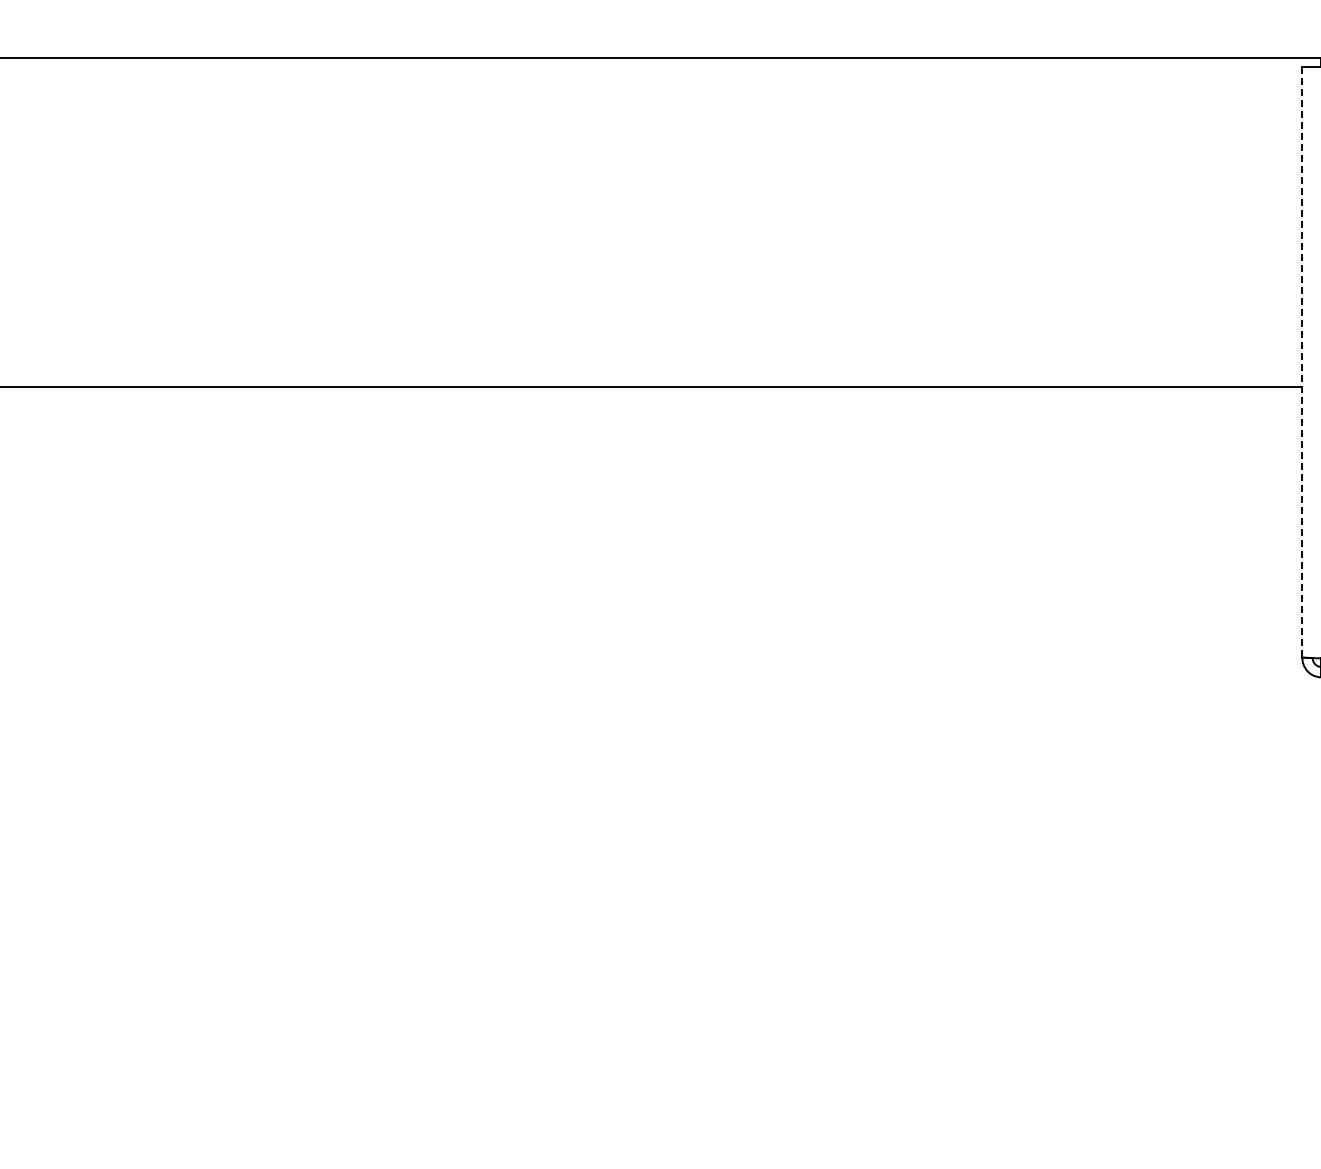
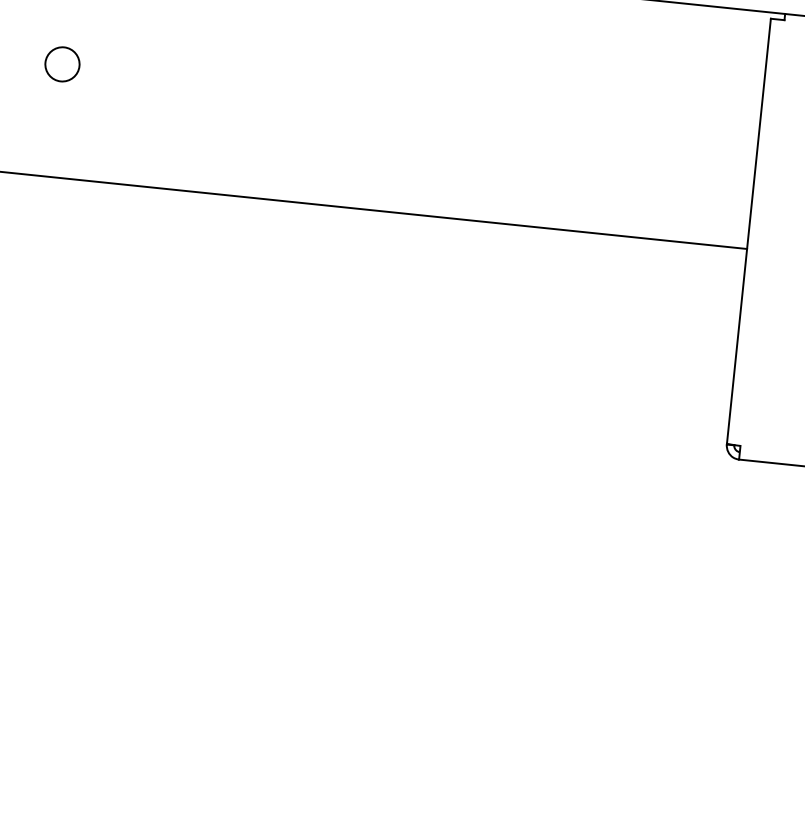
circle: (334, 229) -> (61, 63), added
line: (1302, 361) -> (749, 230), dashed -> solid

